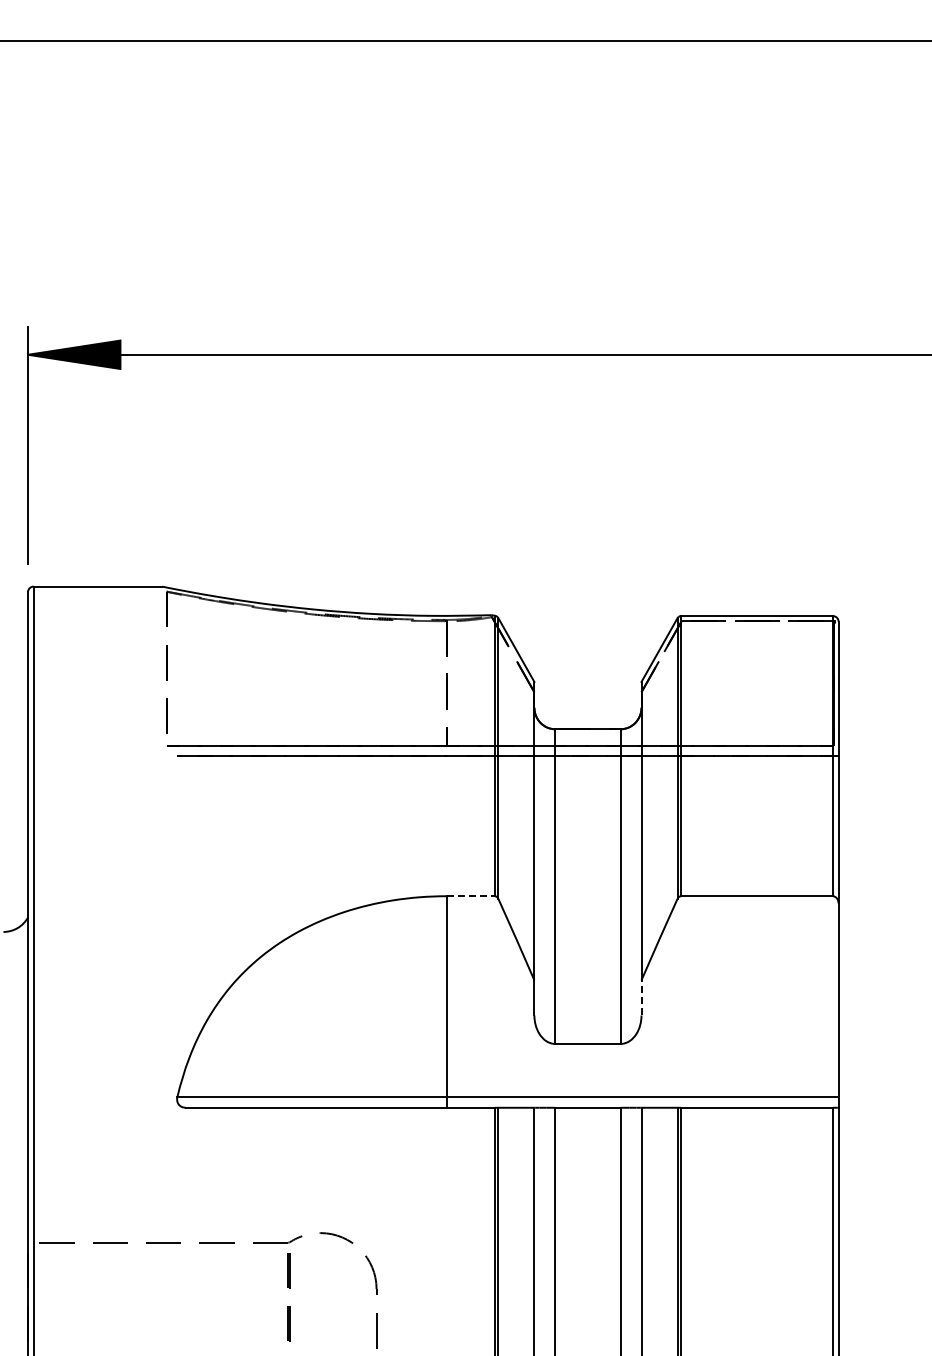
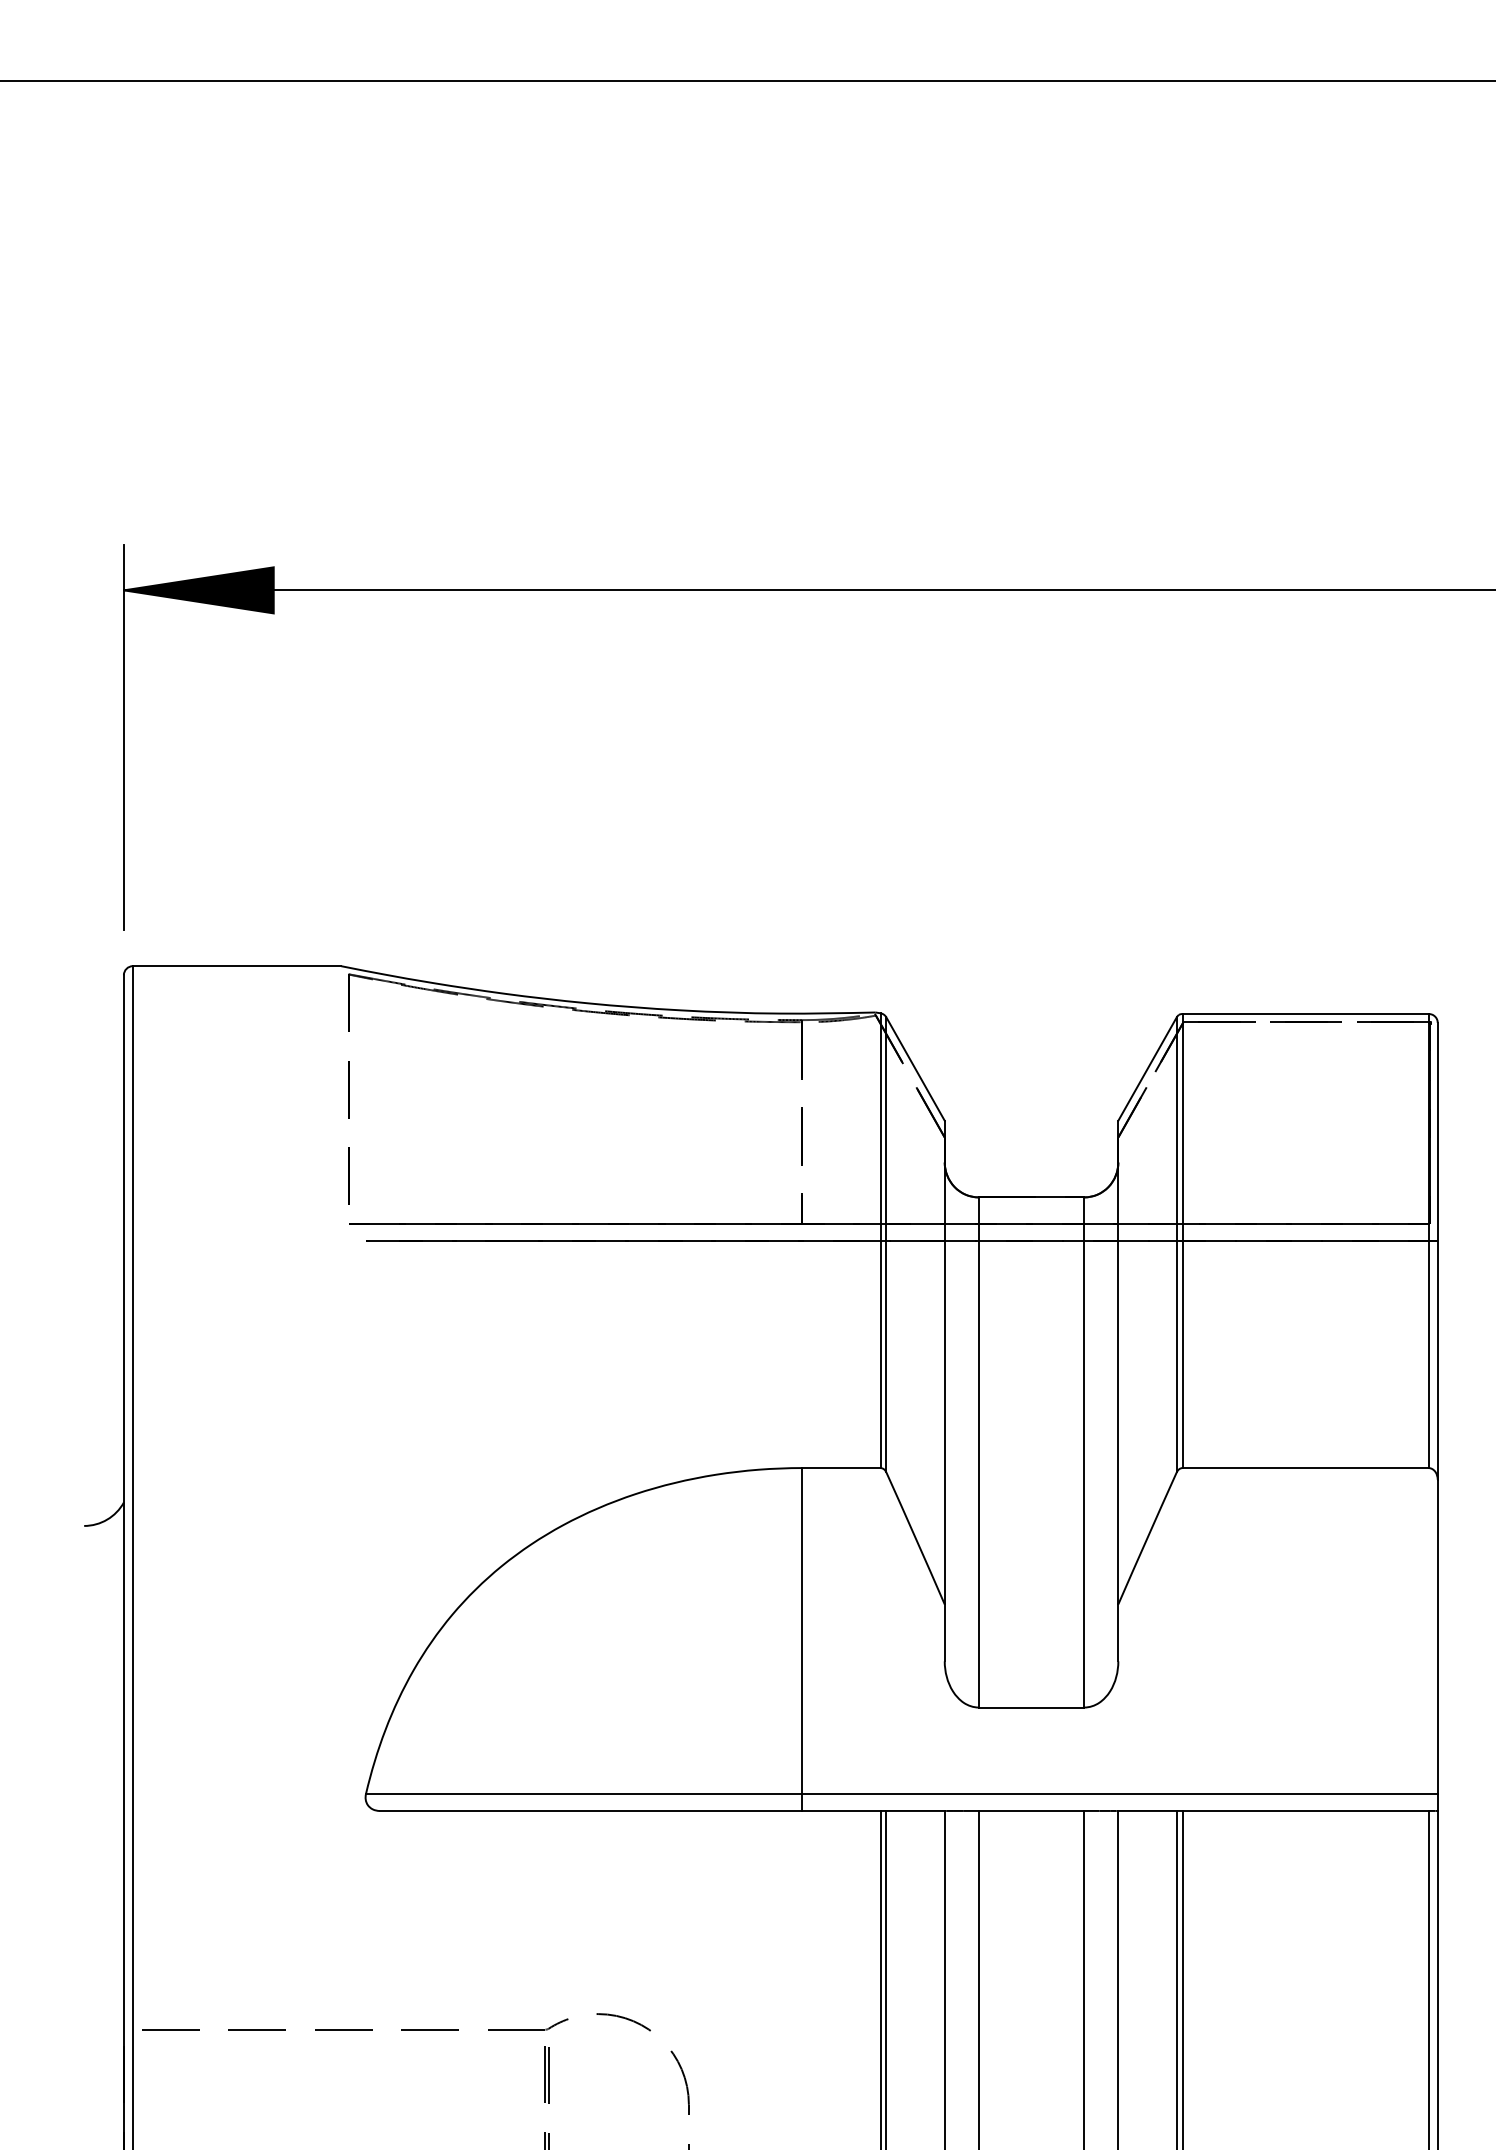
line: (471, 896) -> (842, 1468), dashed -> solid
line: (641, 997) -> (1118, 1632), dashed -> solid

